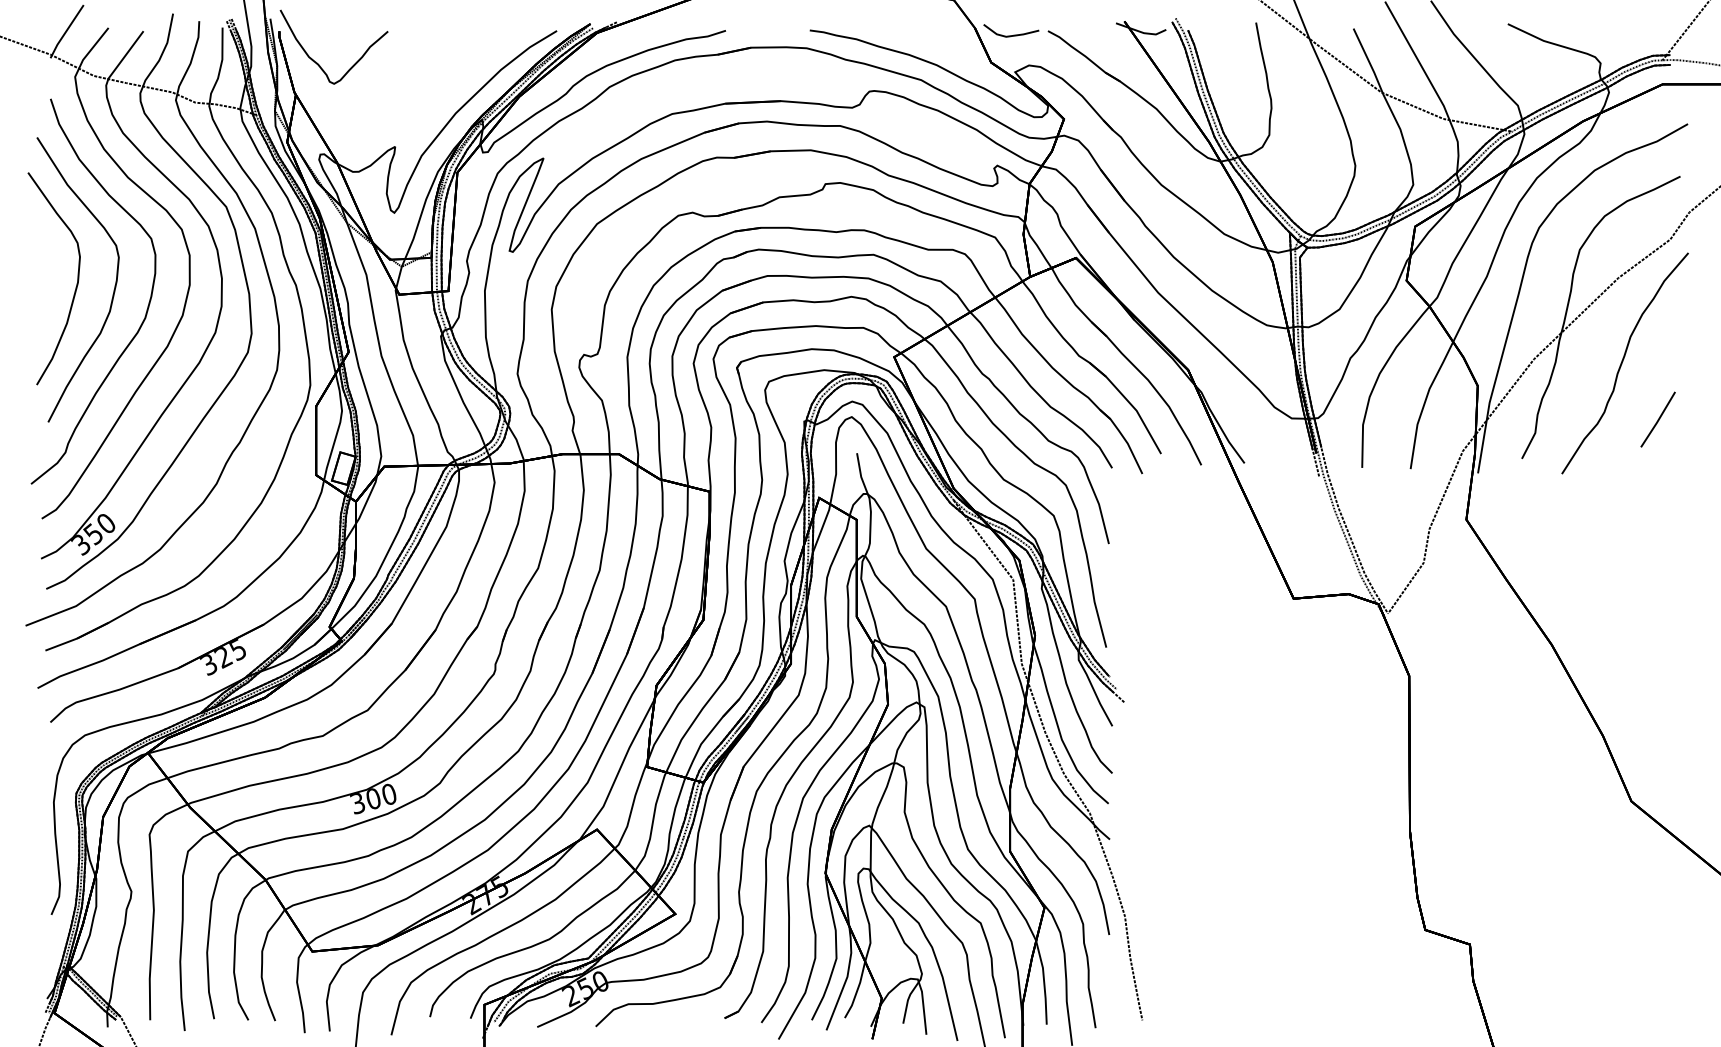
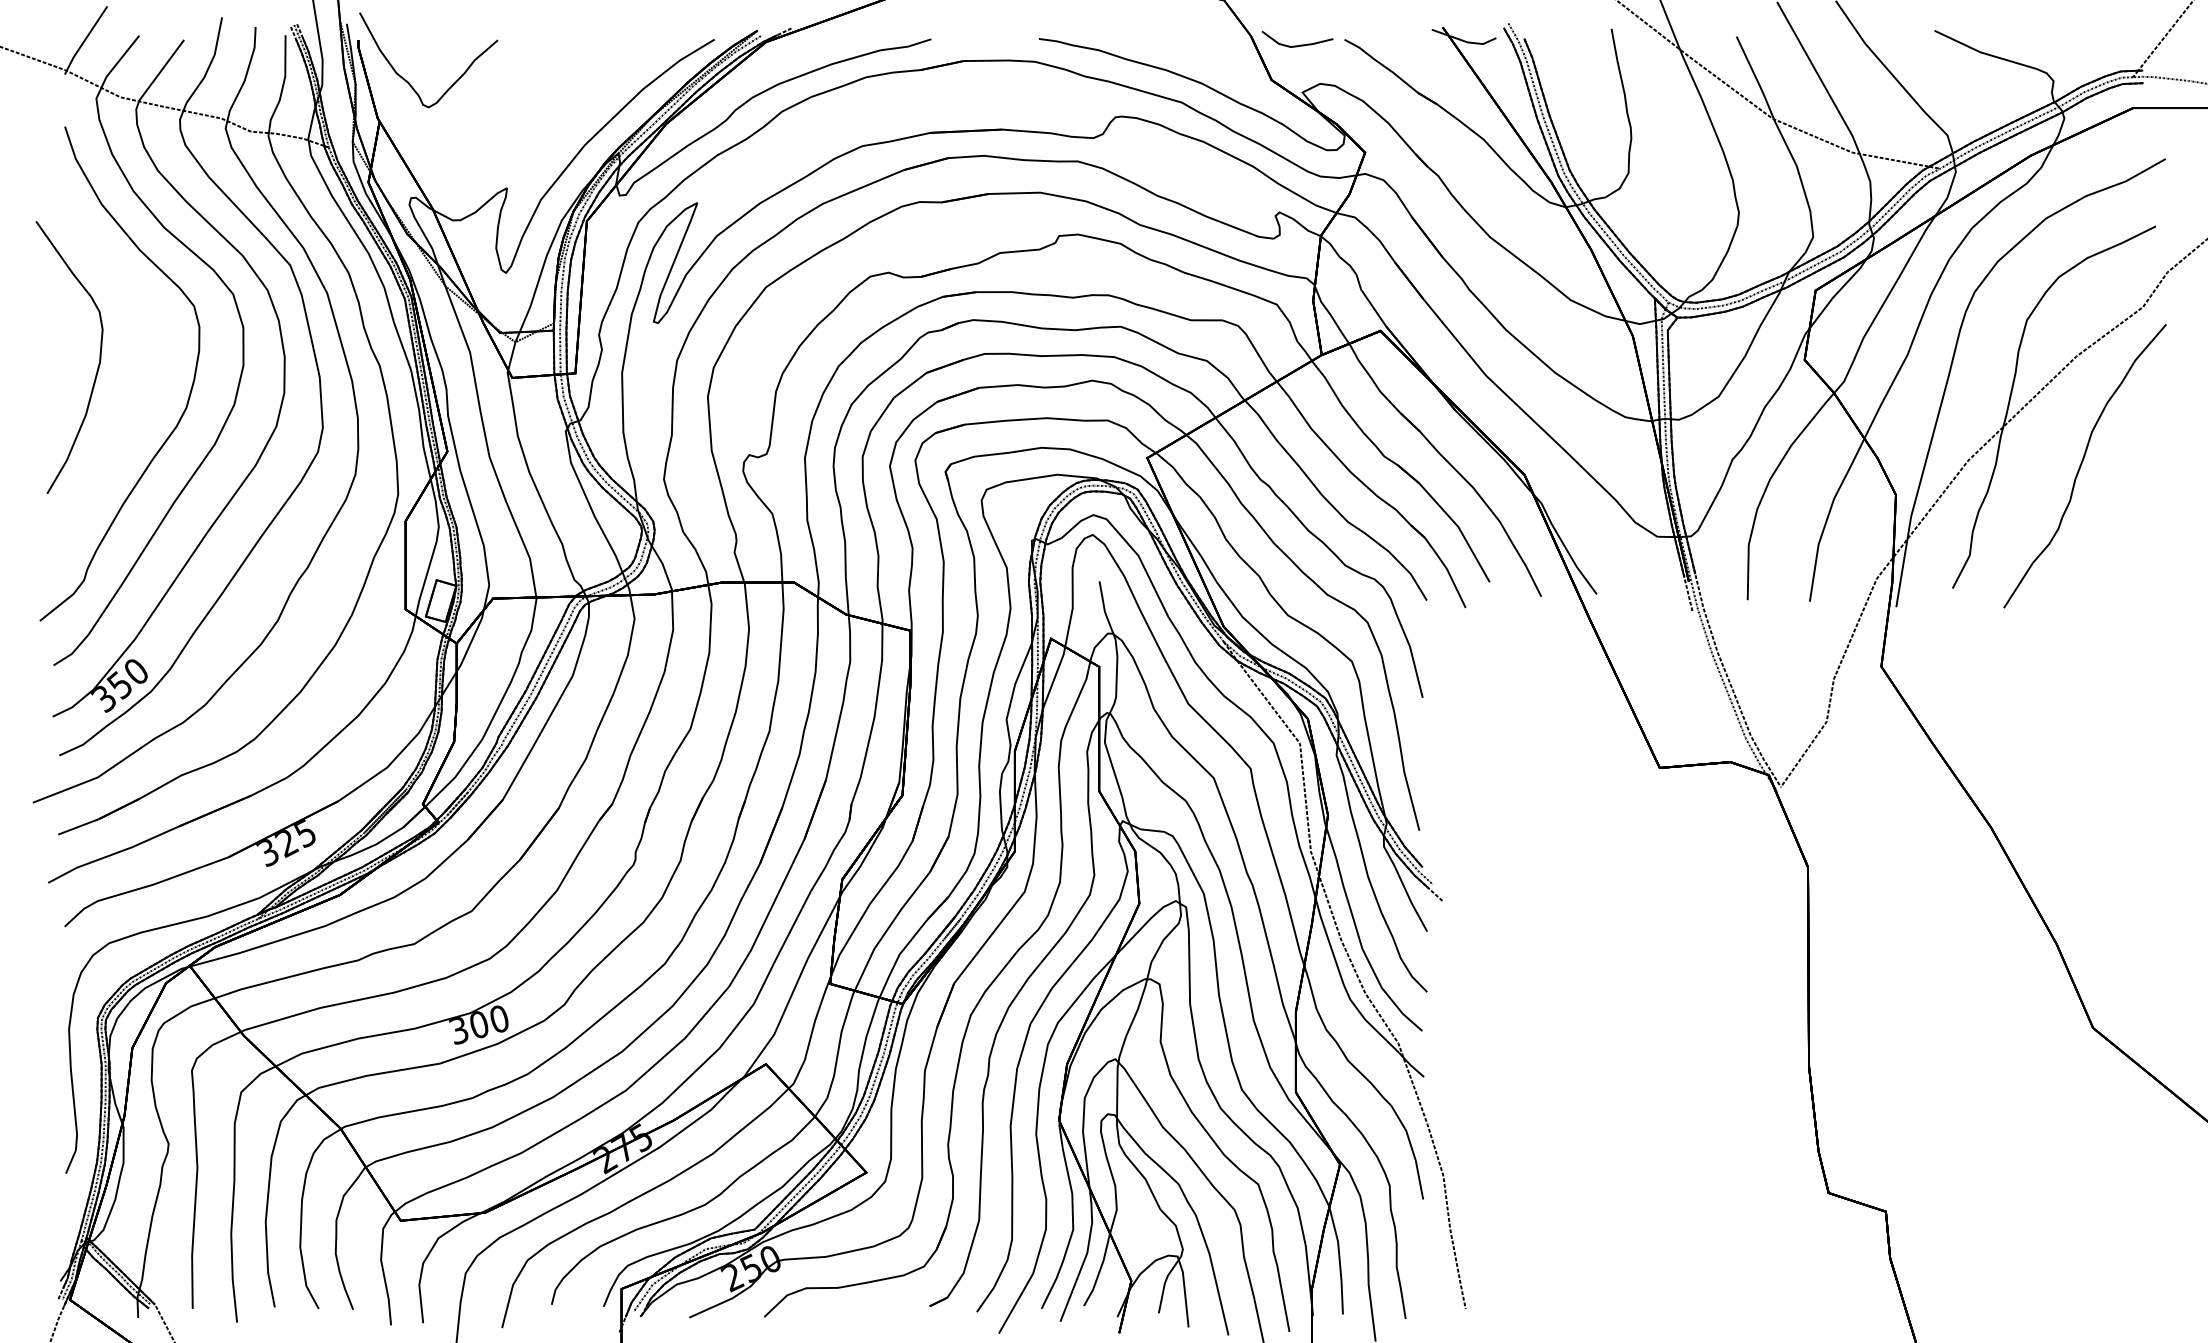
part: (113, 289) -> (145, 371), removed
line: (1657, 419) -> (2126, 538), removed

